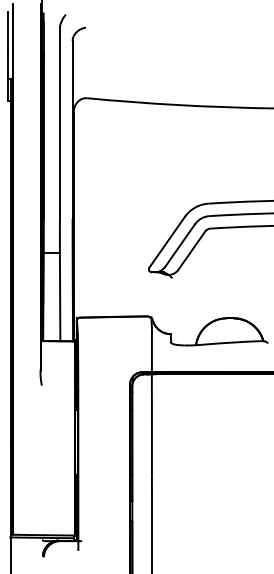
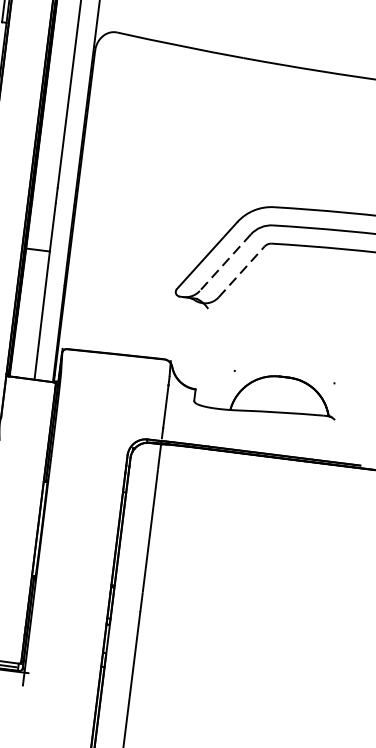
line: (179, 245) -> (224, 262), solid -> dashed
line: (192, 250) -> (242, 272), solid -> dashed

